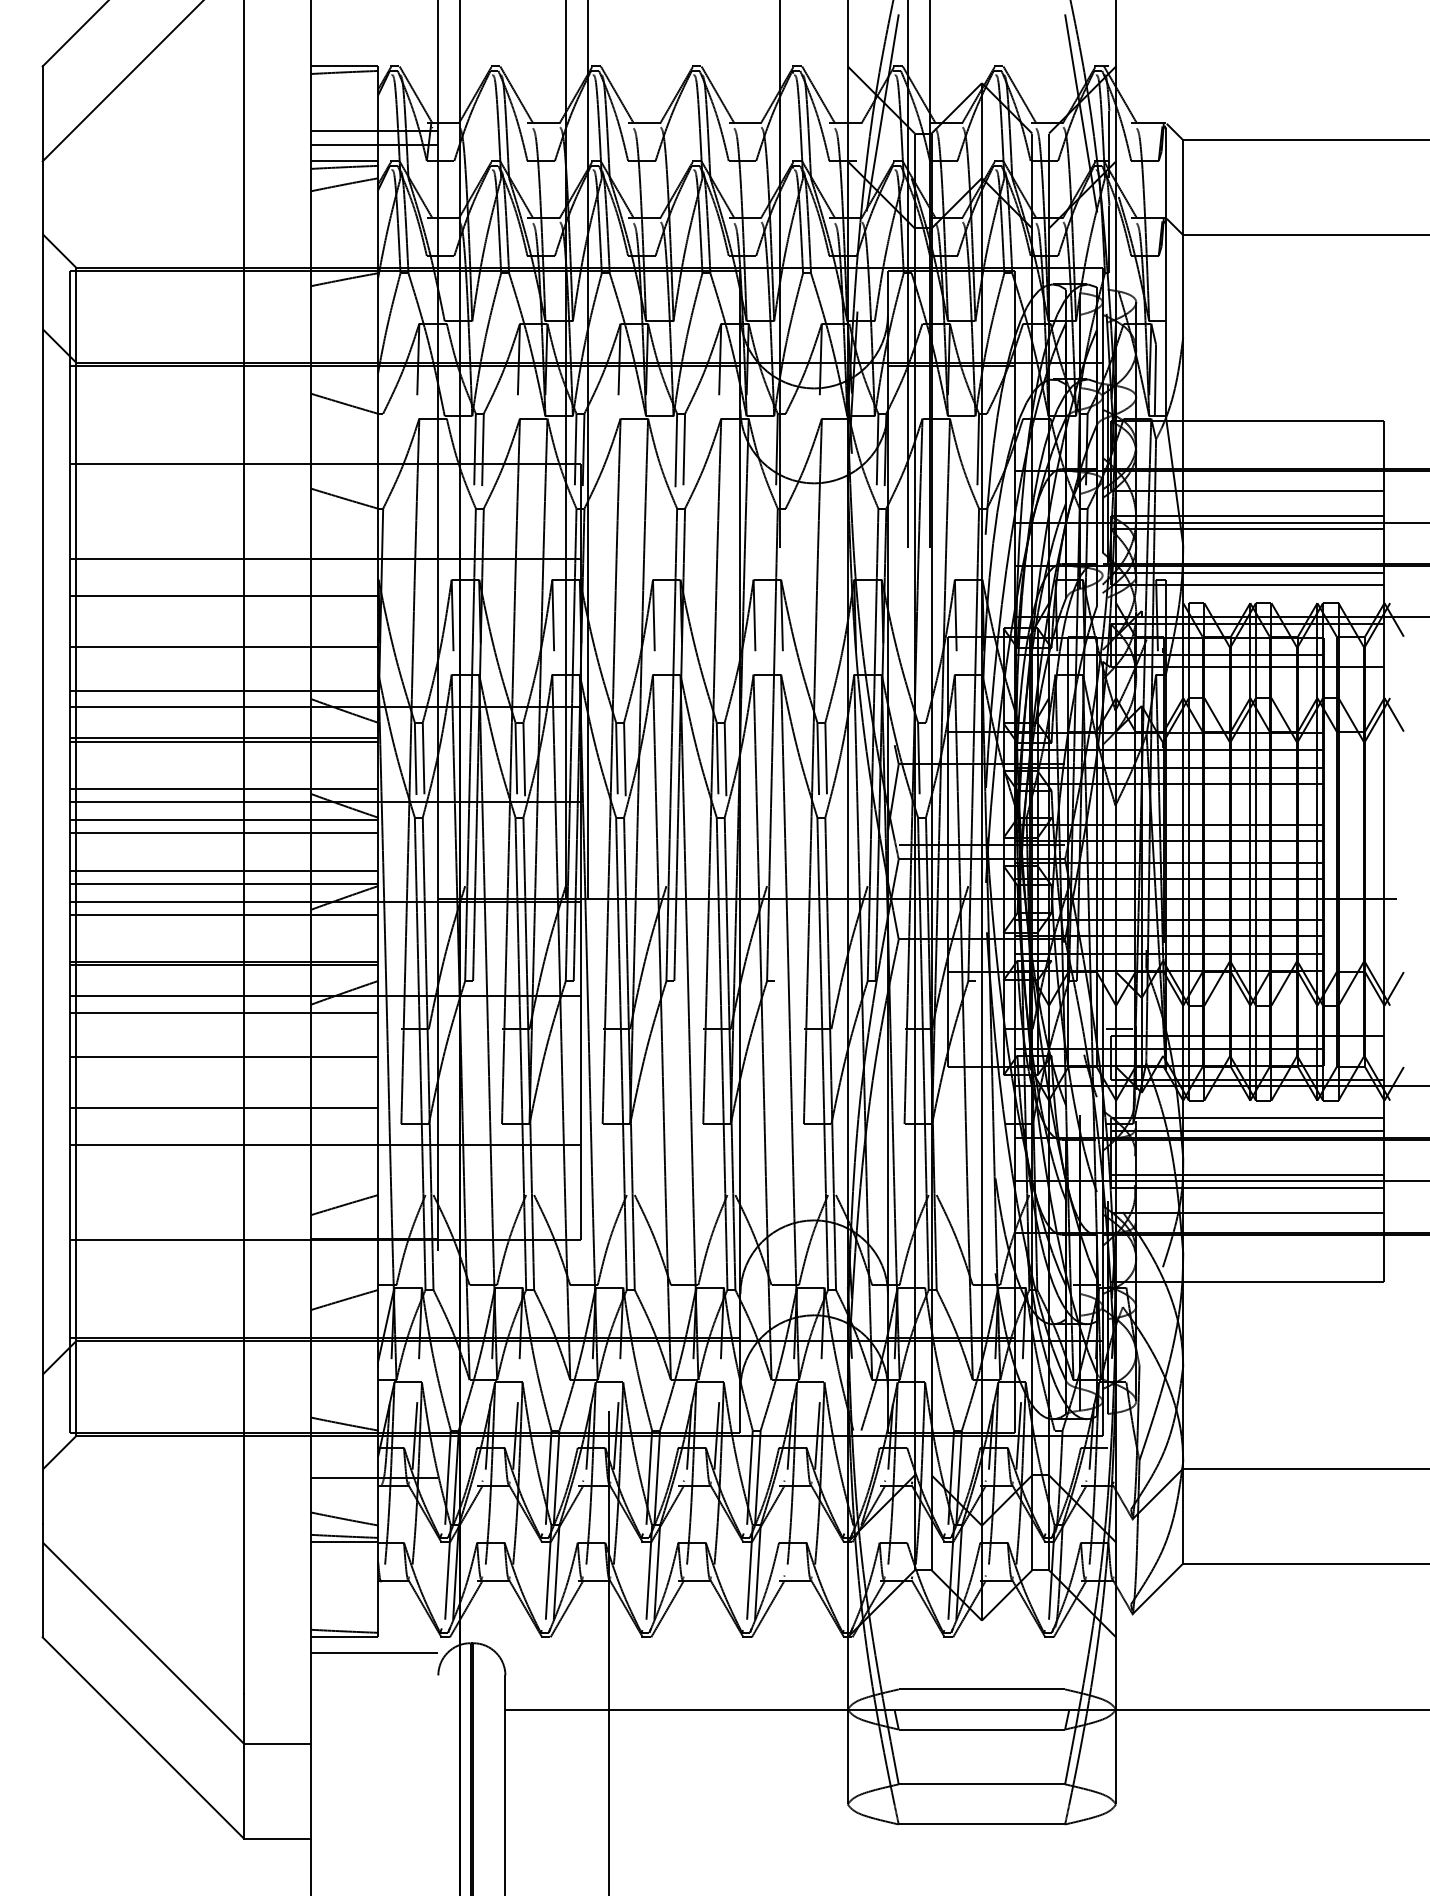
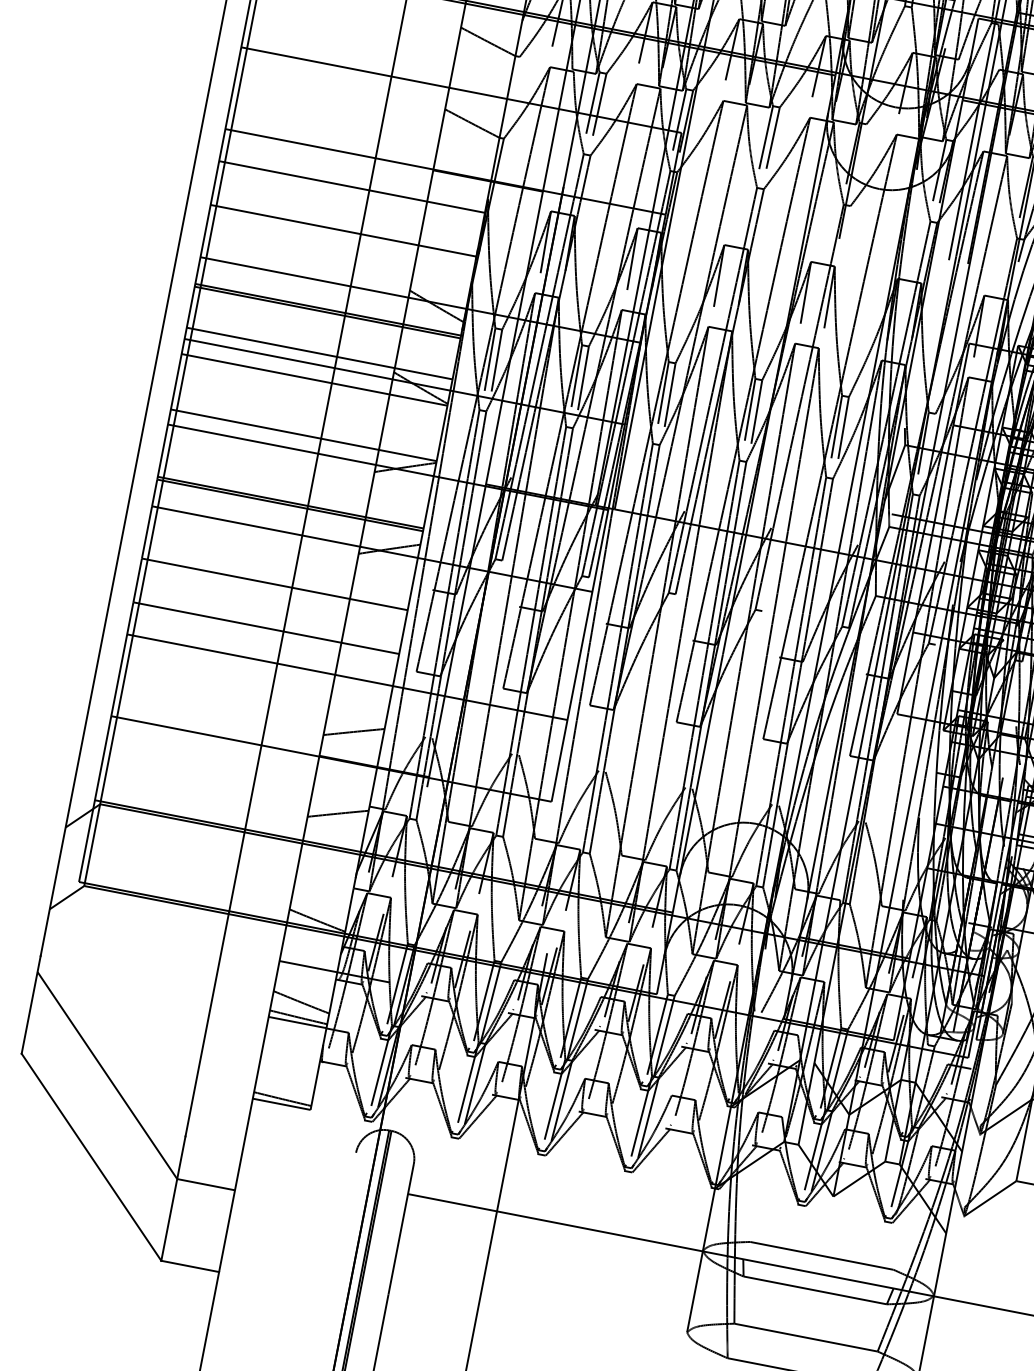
line: (223, 690) -> (335, 268), removed
line: (223, 833) -> (312, 391), removed
line: (223, 870) -> (305, 423), removed
line: (223, 914) -> (298, 461), removed
line: (223, 1013) -> (281, 546), removed
line: (374, 1653) -> (304, 1123), removed

